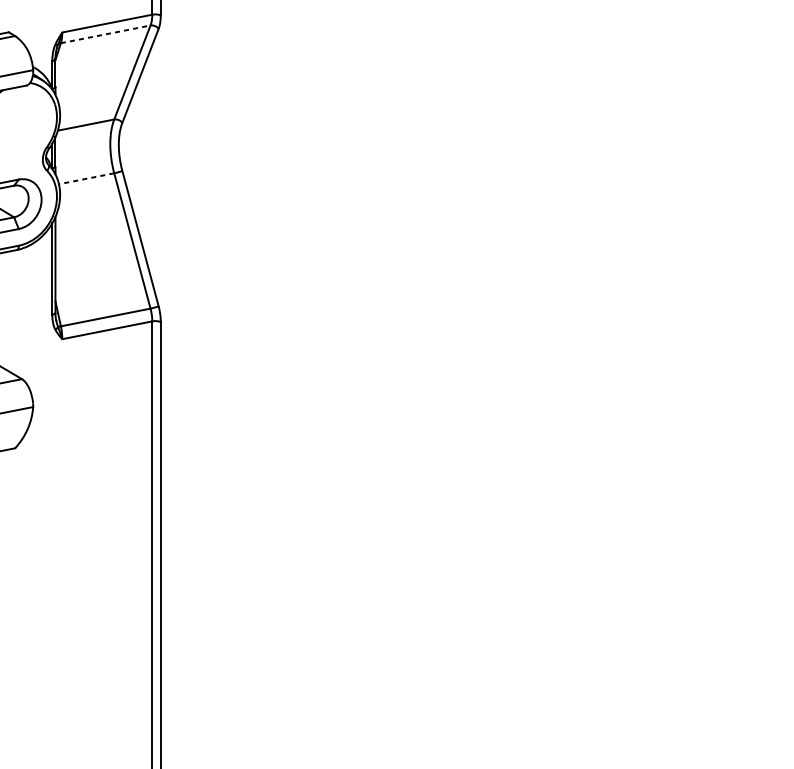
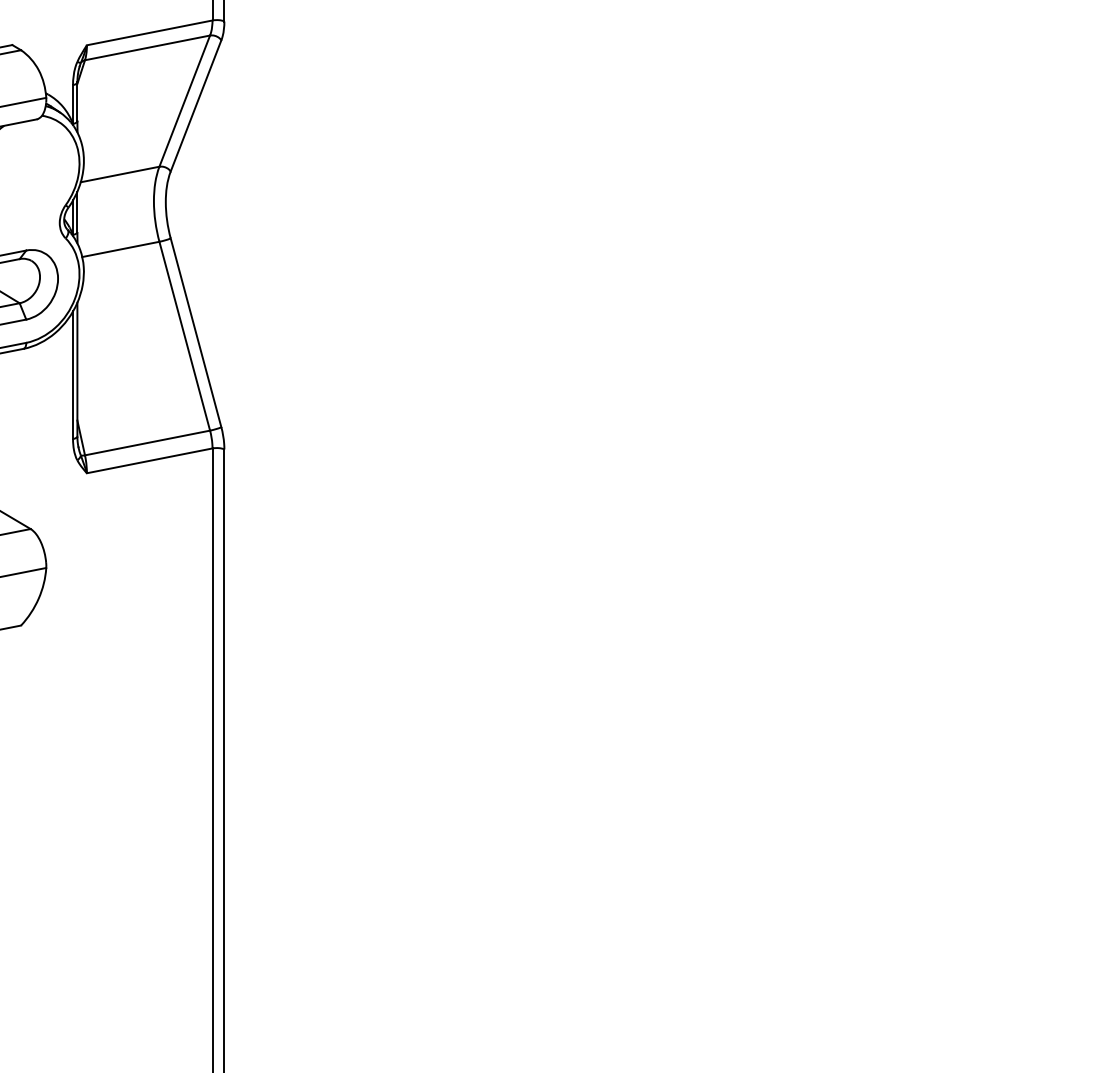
line: (105, 34) -> (147, 47), dashed -> solid
line: (86, 178) -> (120, 249), dashed -> solid

